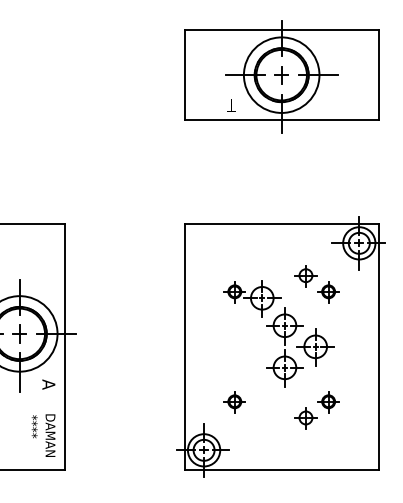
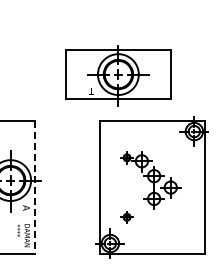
part: (281, 76) -> (118, 75), moved
part: (317, 283) -> (171, 153), removed
line: (65, 348) -> (35, 188), solid -> dashed
part: (317, 409) -> (171, 221), removed

